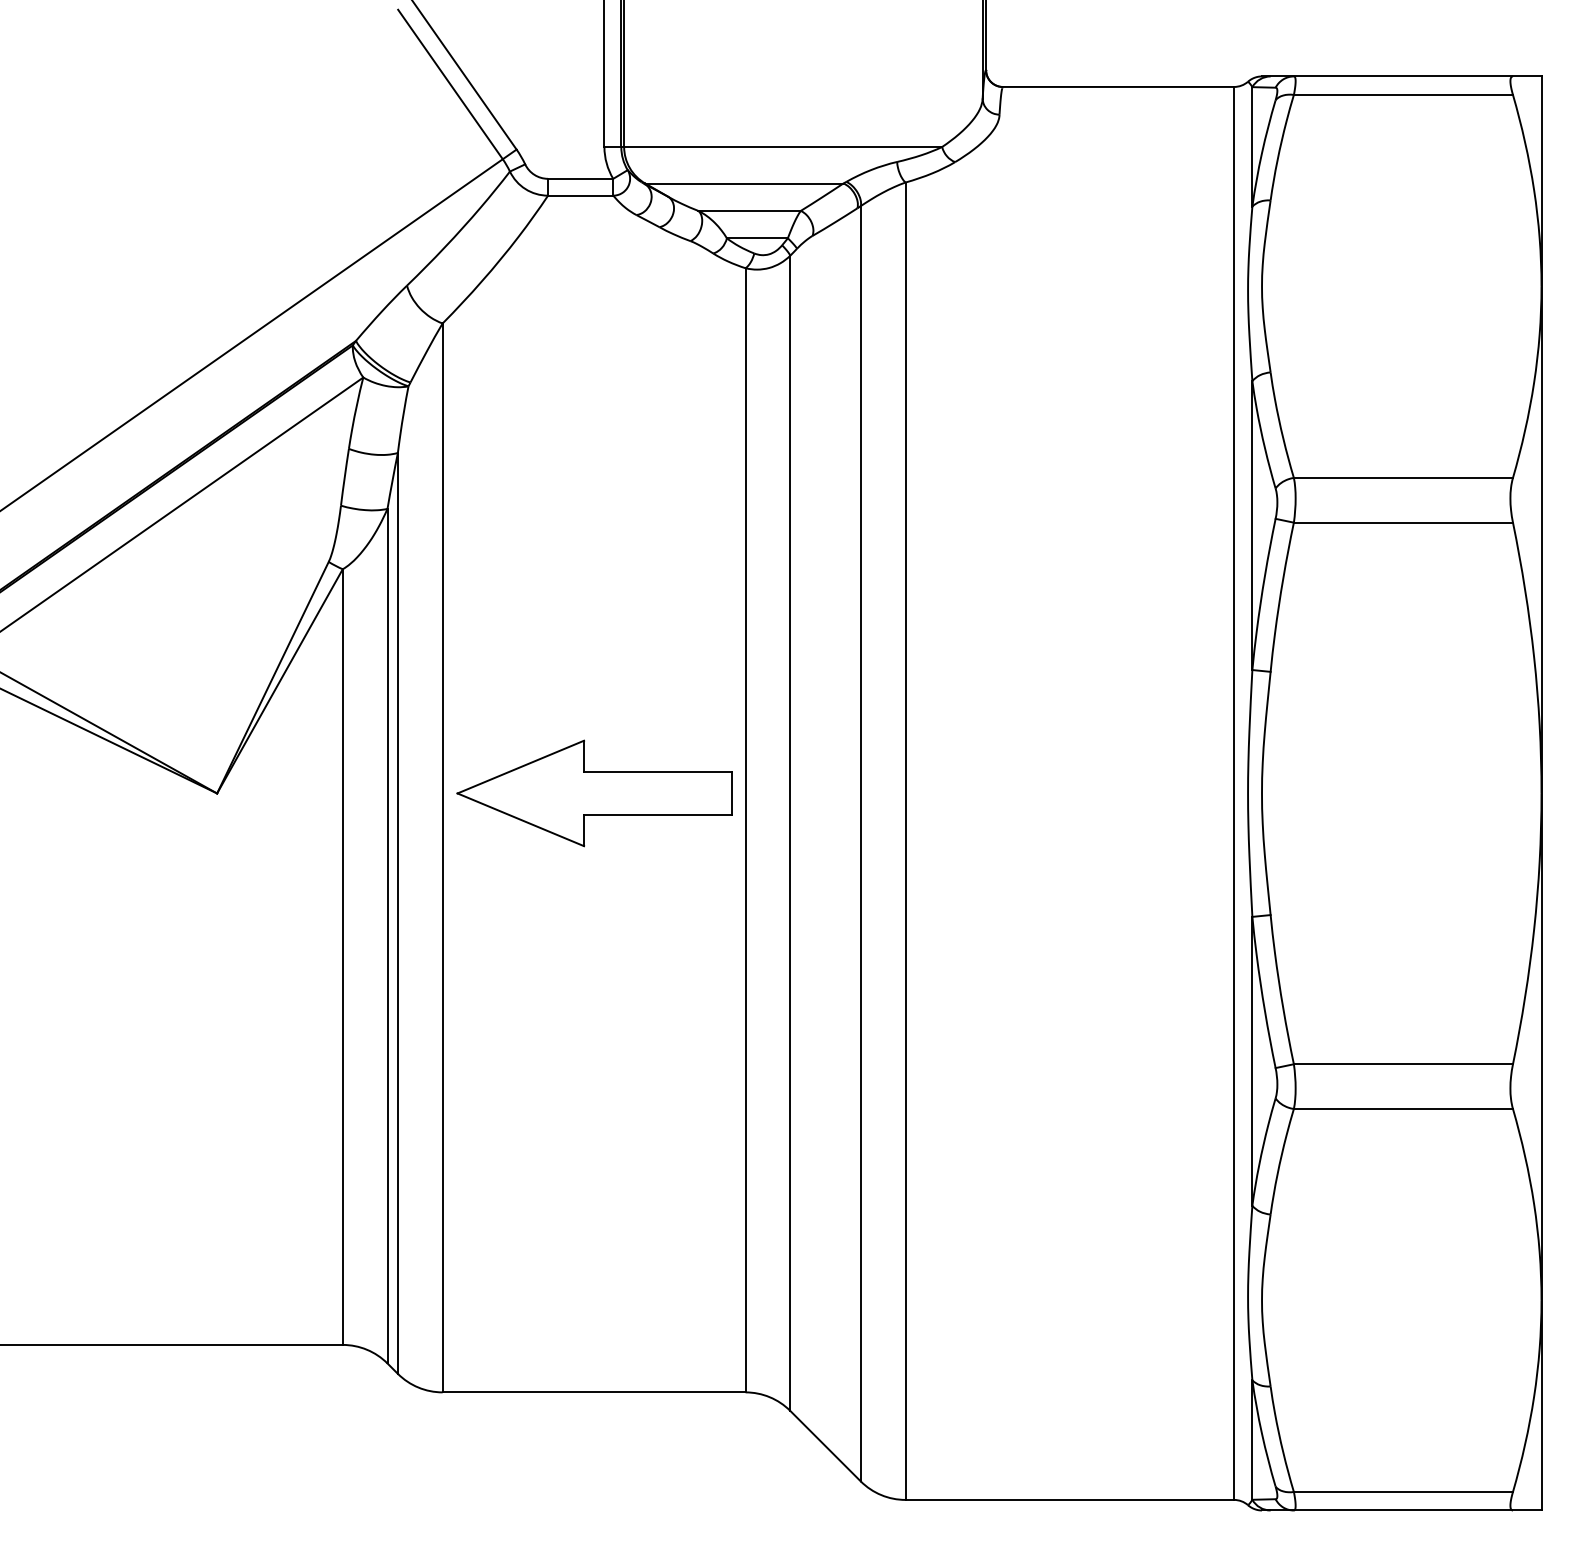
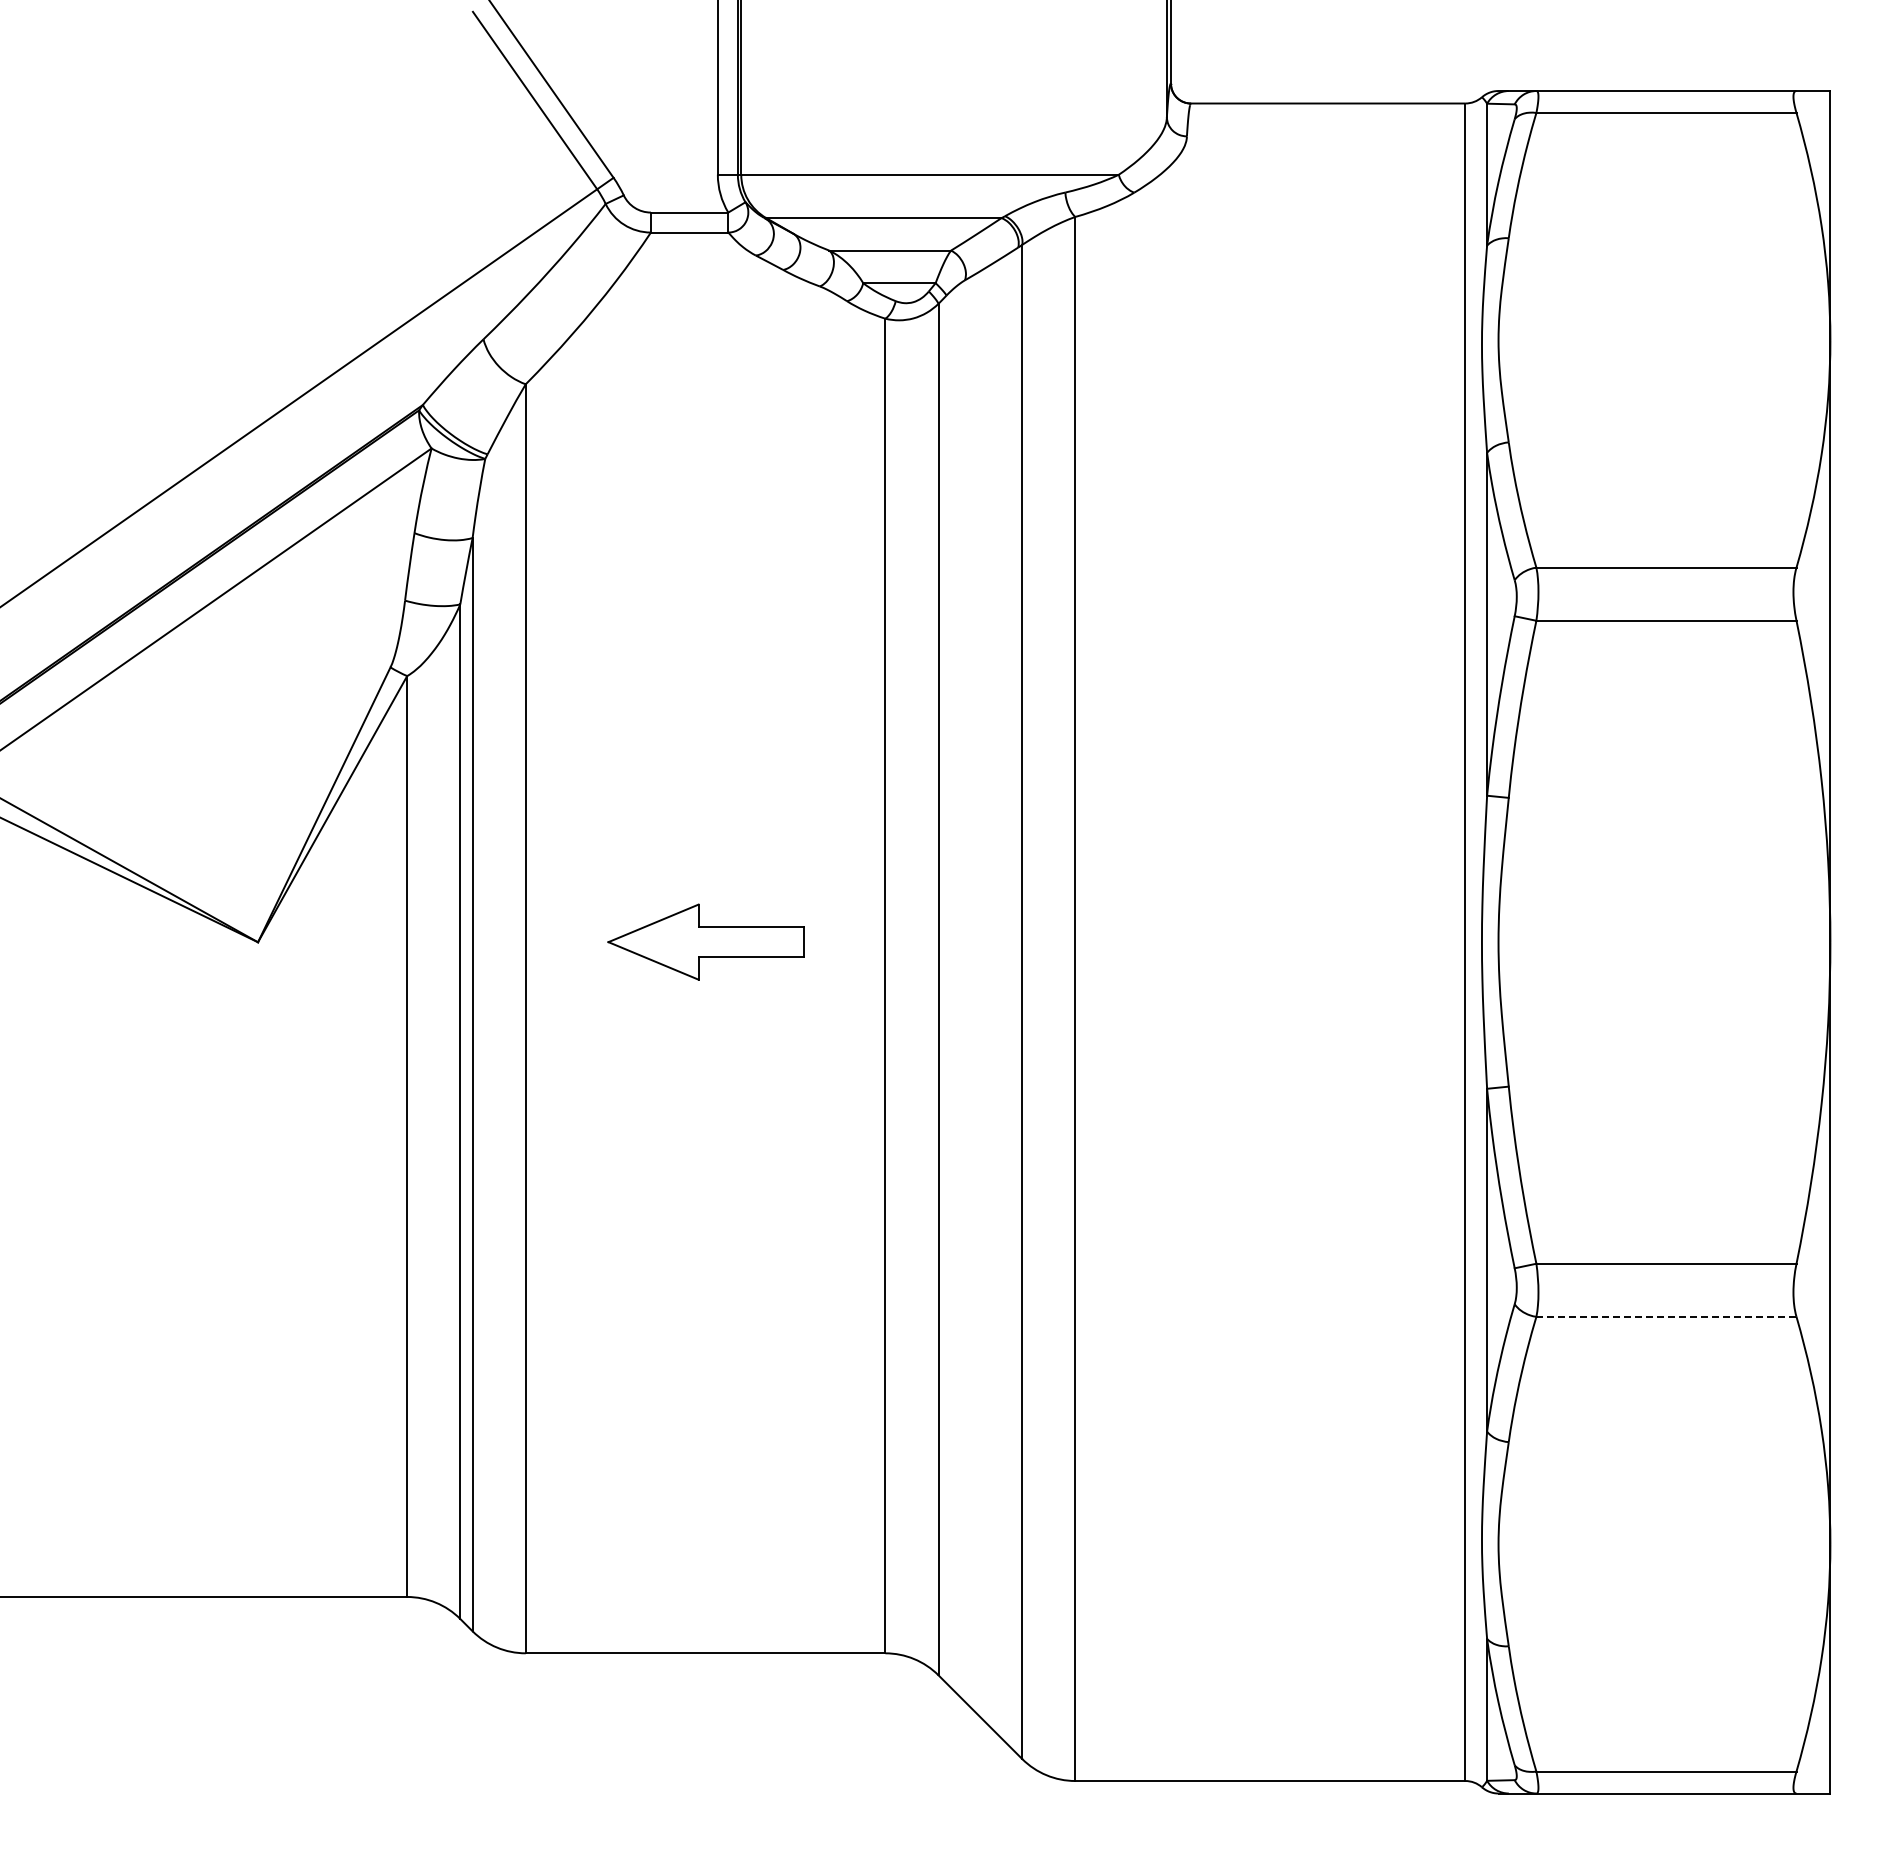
part: (594, 792) -> (705, 941), size x0.6
line: (1403, 1108) -> (1666, 1316), solid -> dashed

